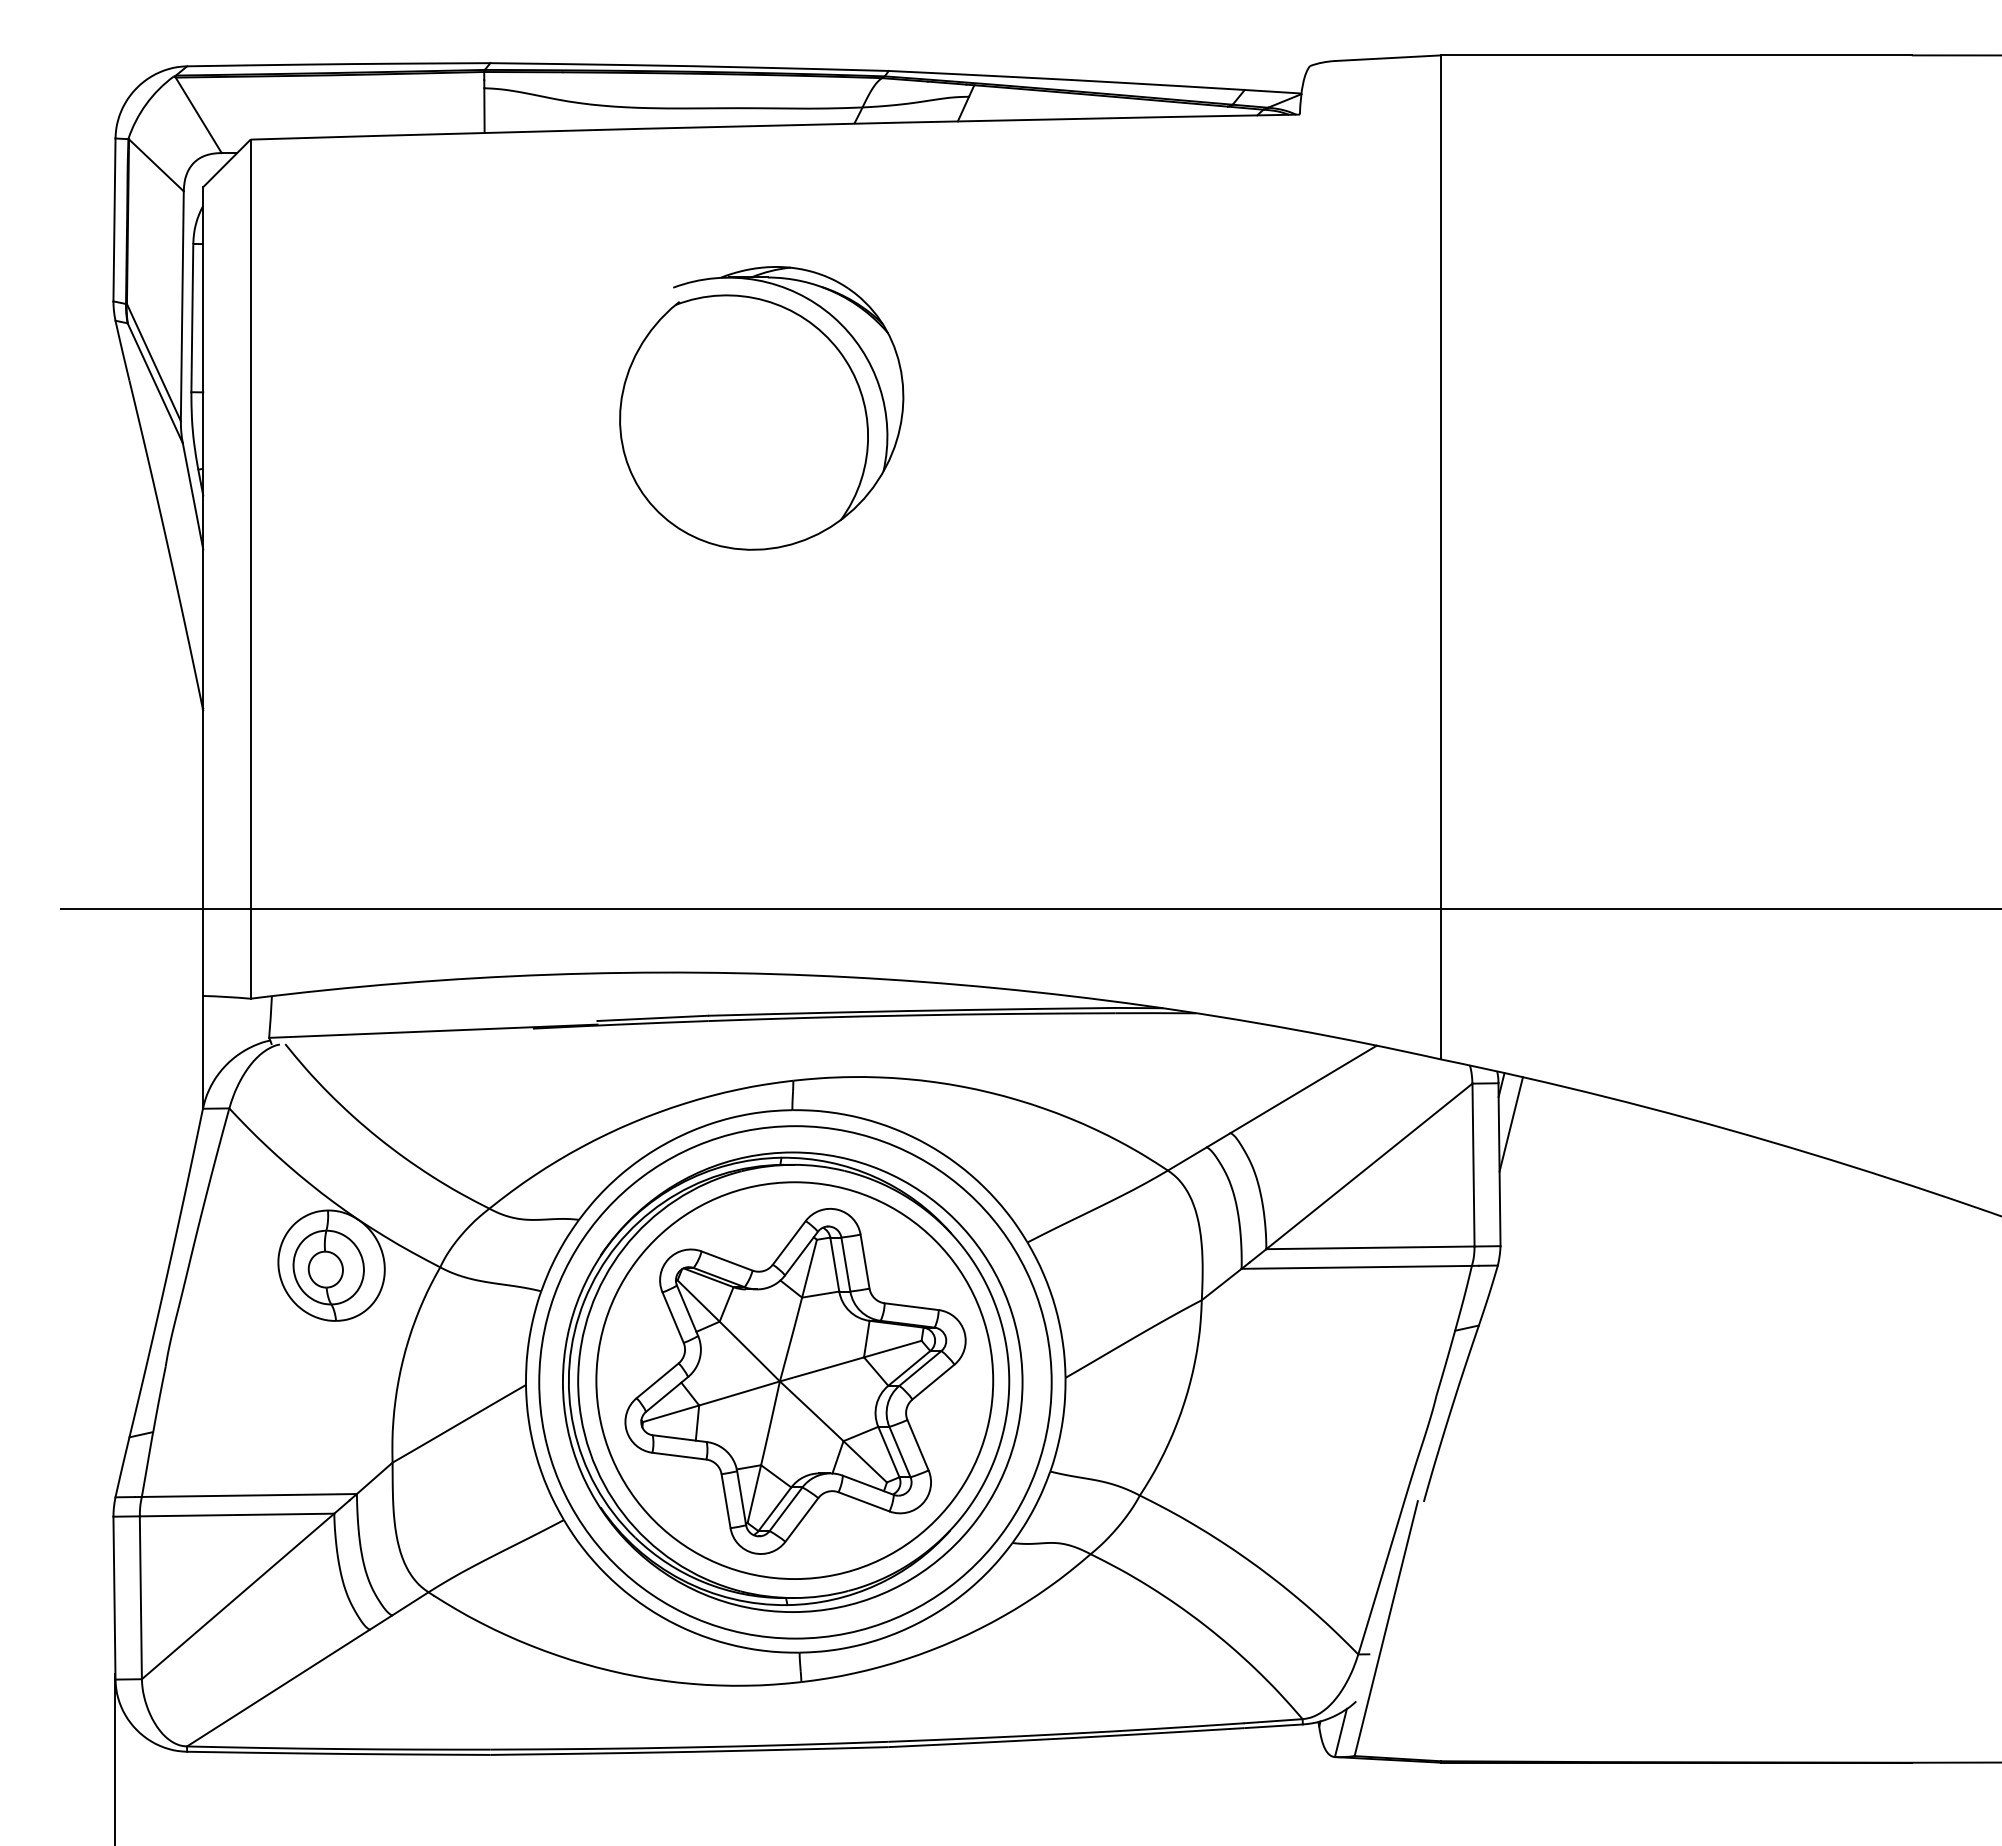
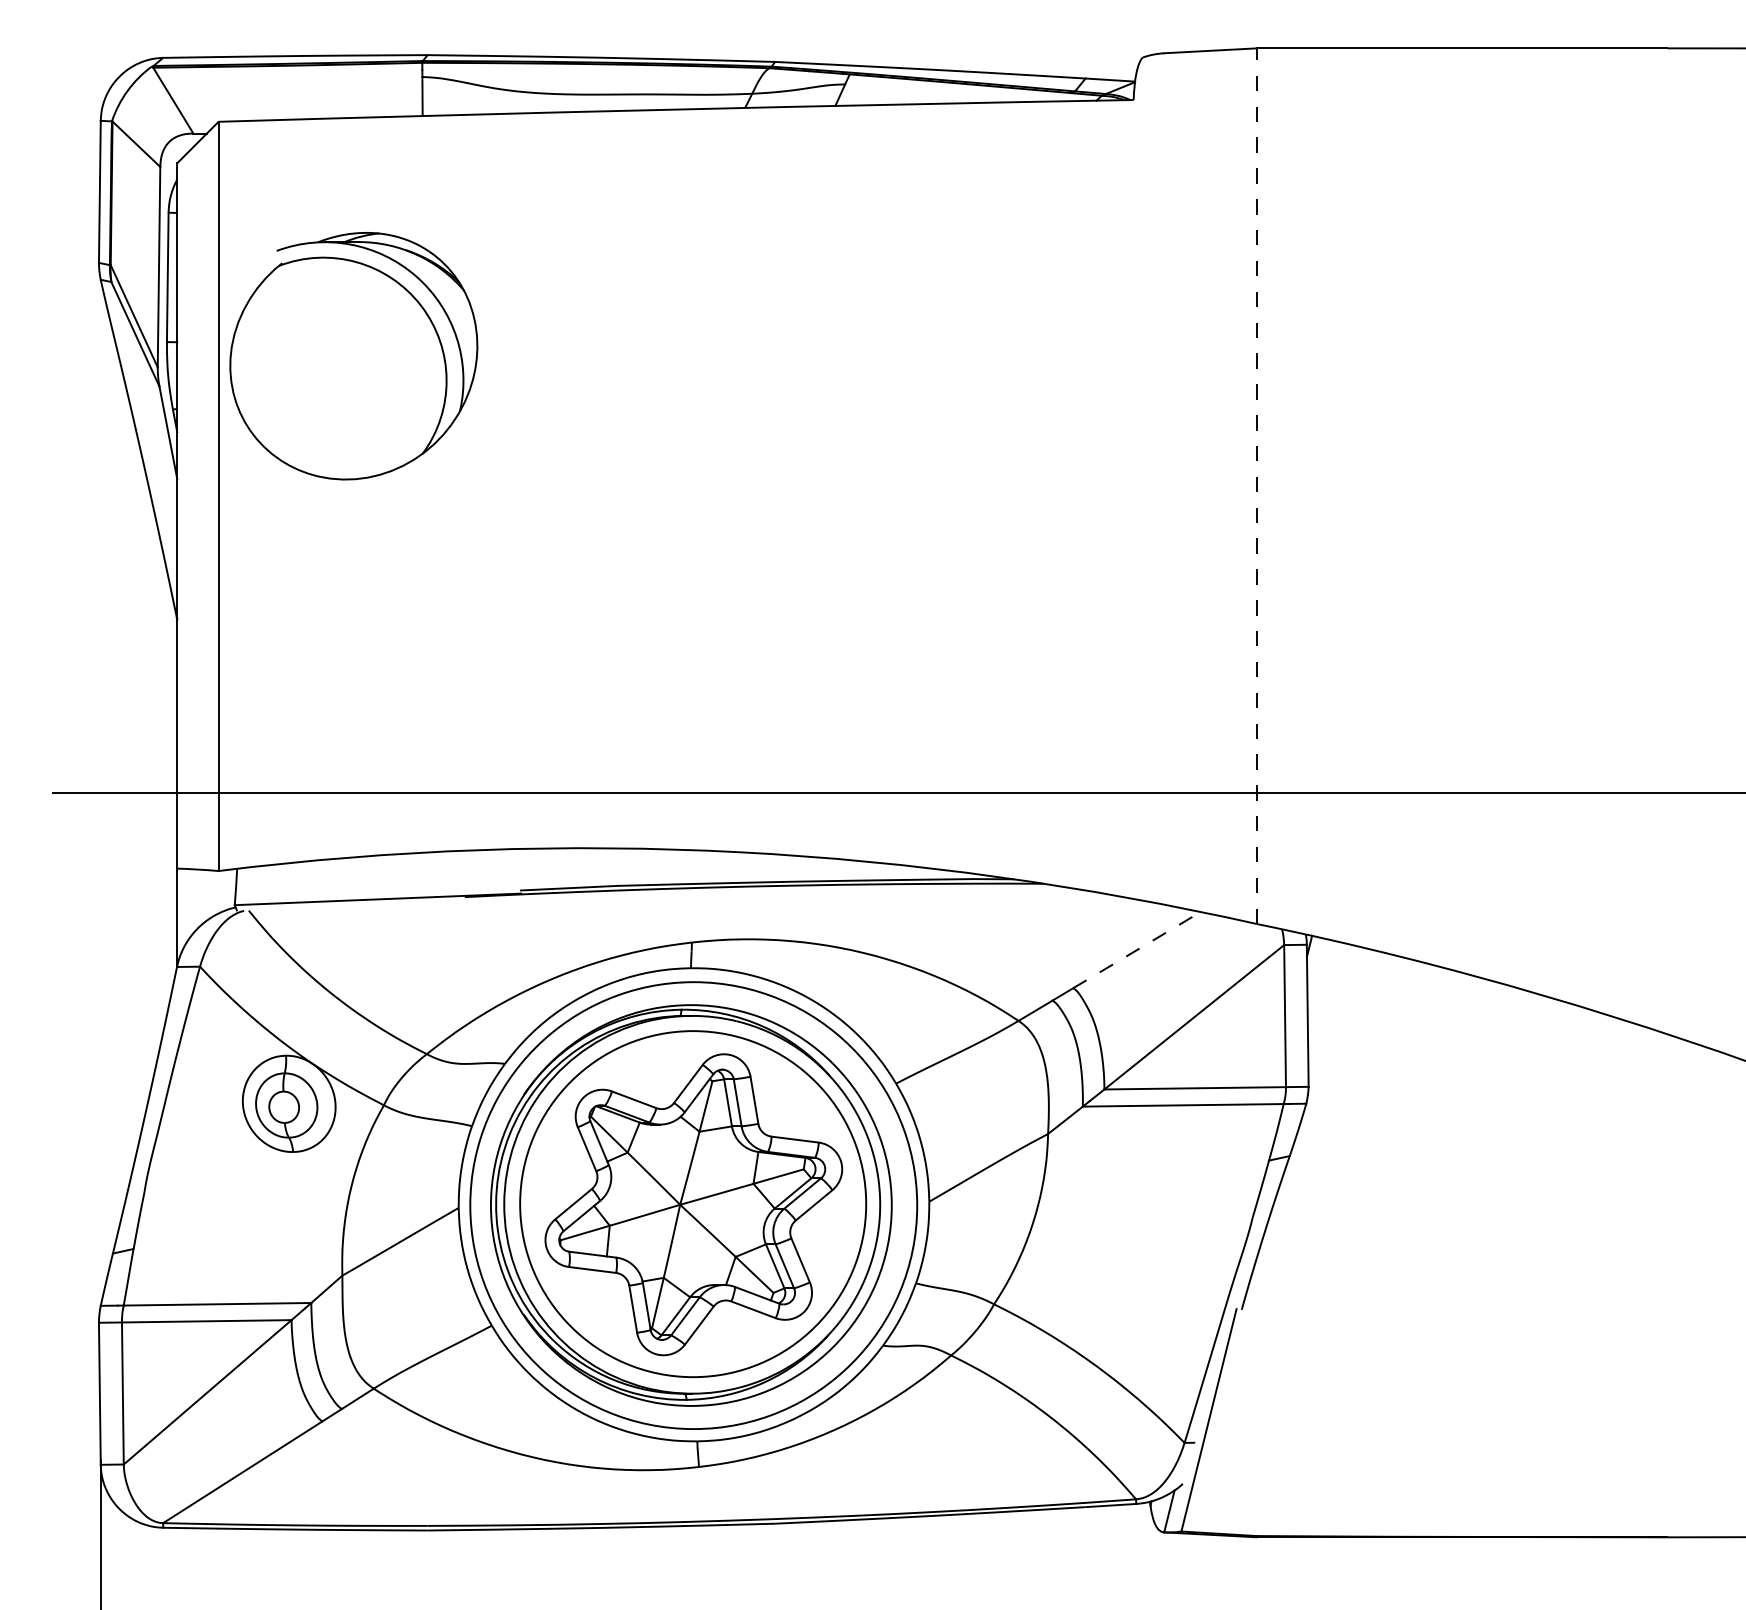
part: (761, 408) -> (353, 356), moved
line: (1441, 556) -> (1257, 485), solid -> dashed
line: (1304, 1089) -> (1137, 950), solid -> dashed
line: (1510, 1124) -> (1317, 980), removed

